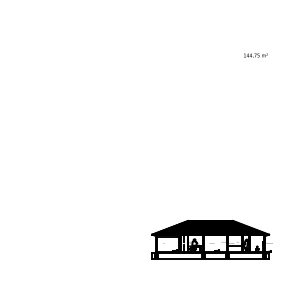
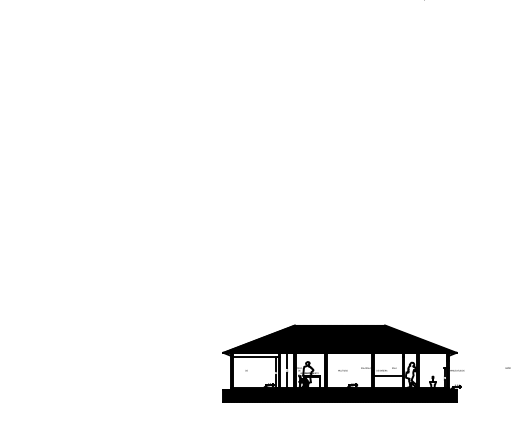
hatch: (210, 256) -> (339, 396), added

